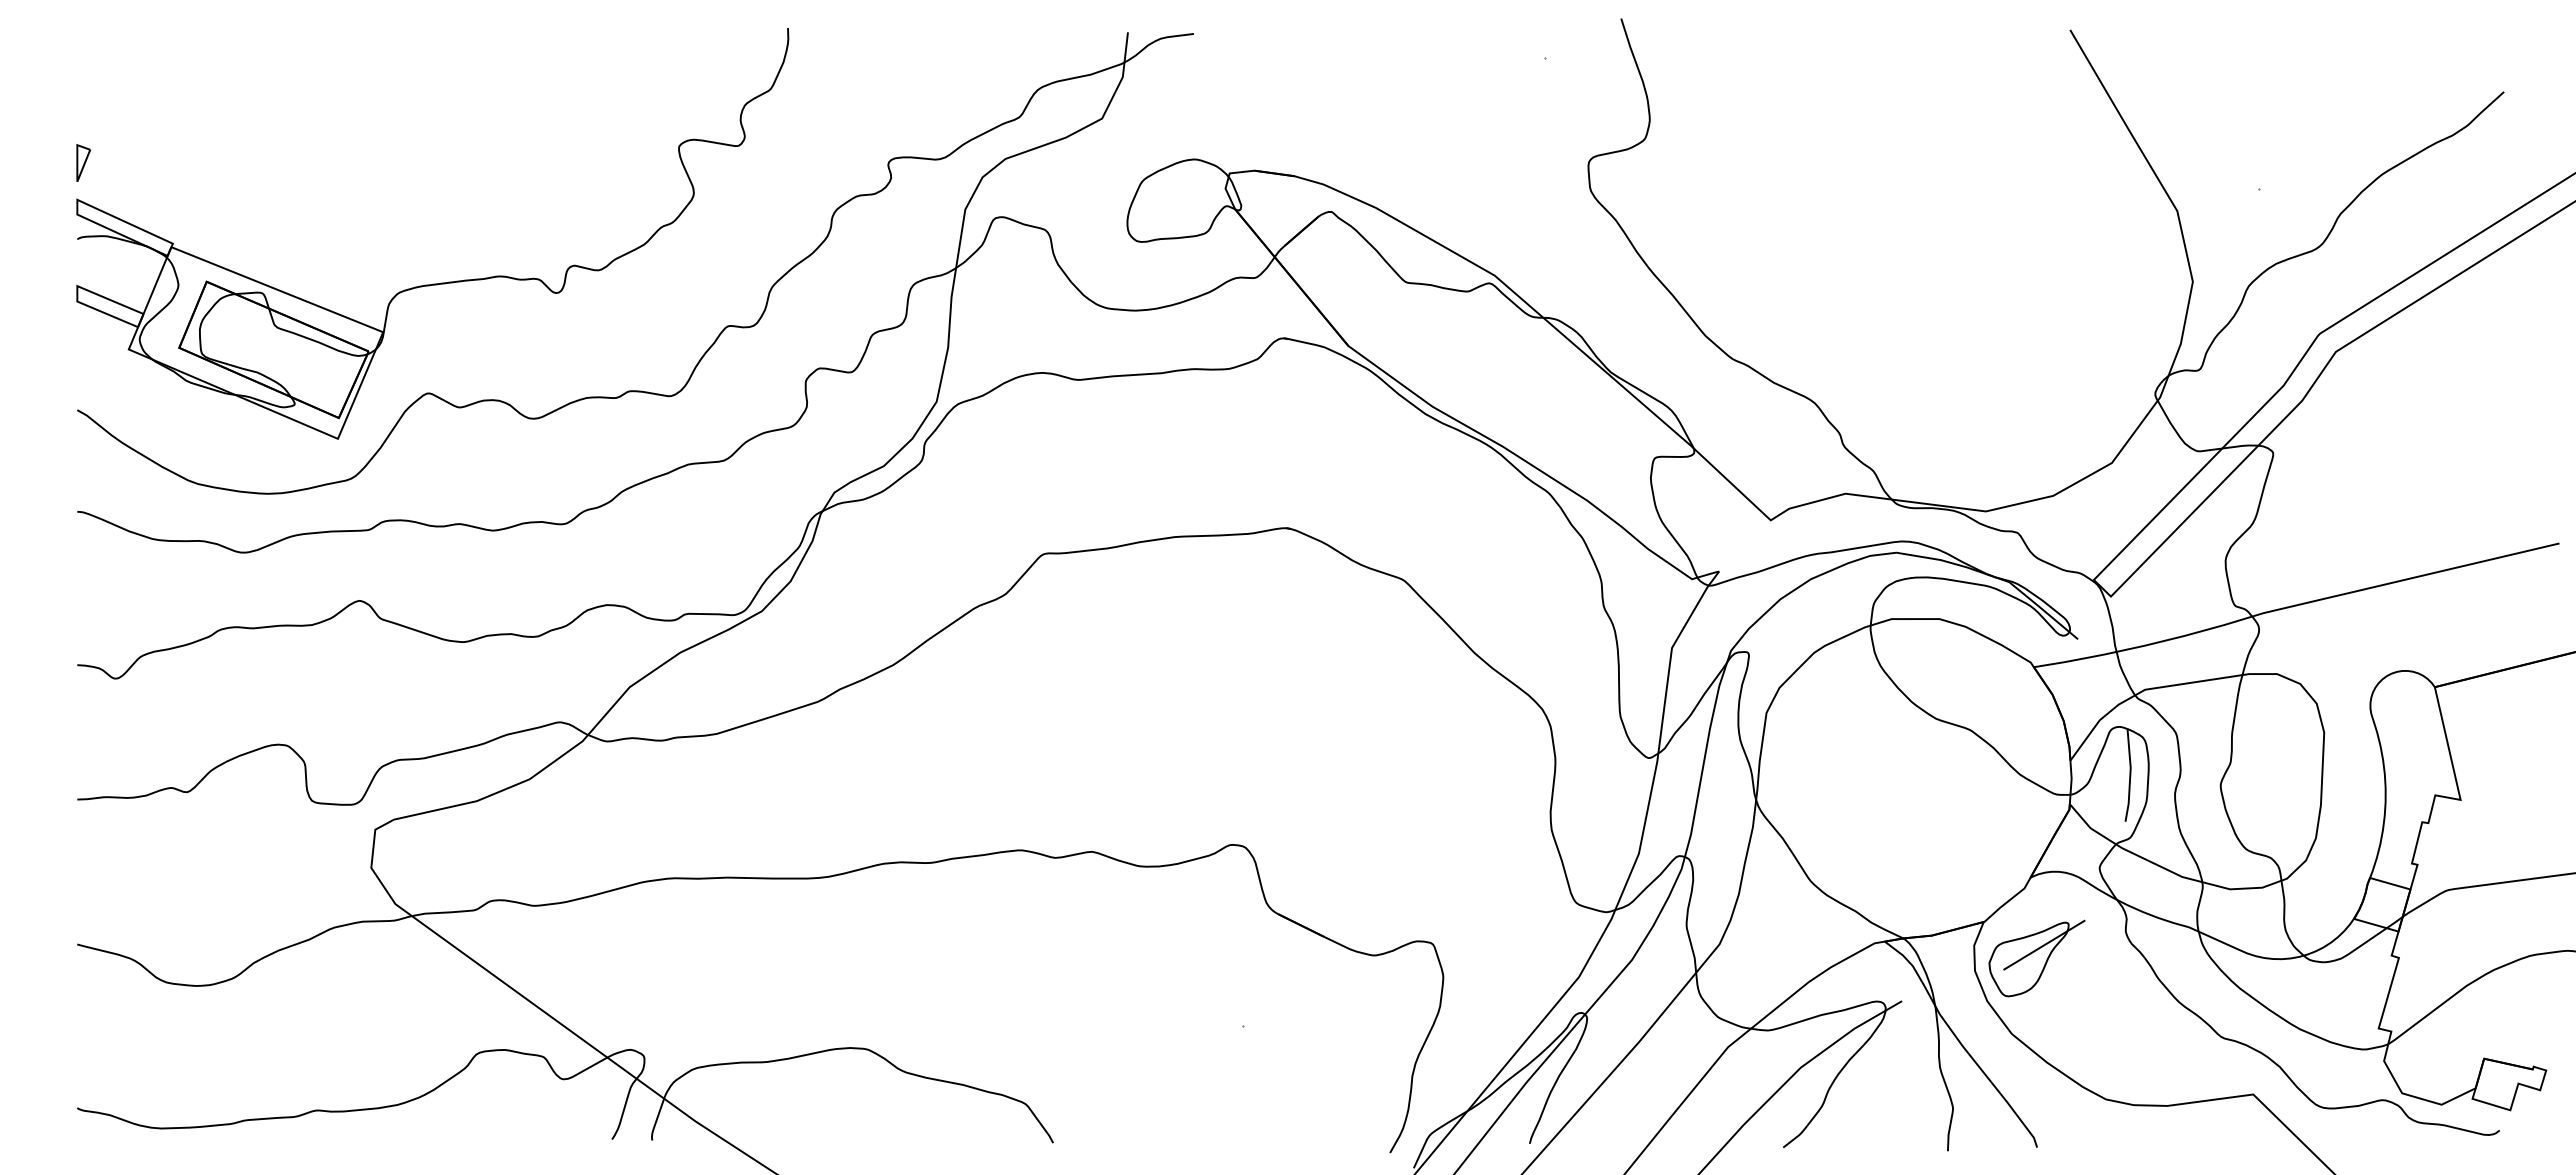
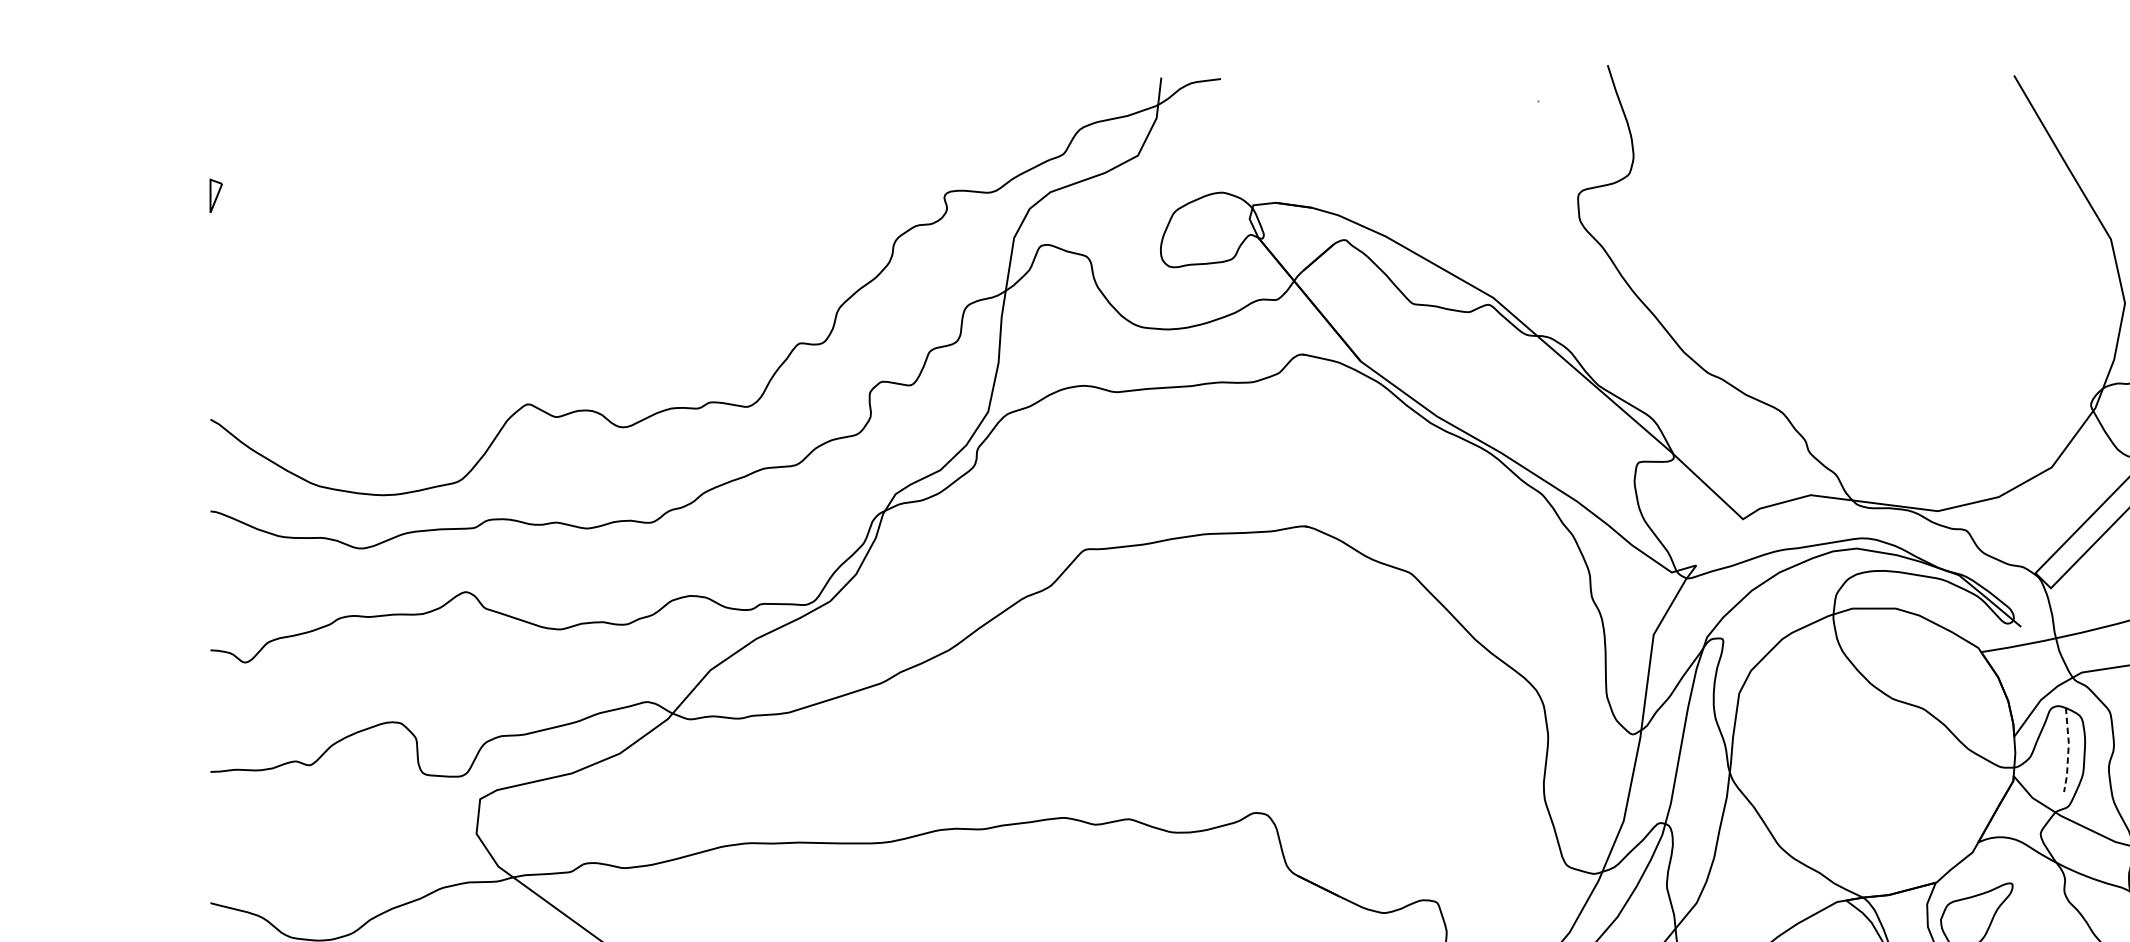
part: (441, 282) -> (540, 304), removed
line: (2130, 775) -> (2068, 750), solid -> dashed
line: (2044, 944) -> (1990, 903), removed

